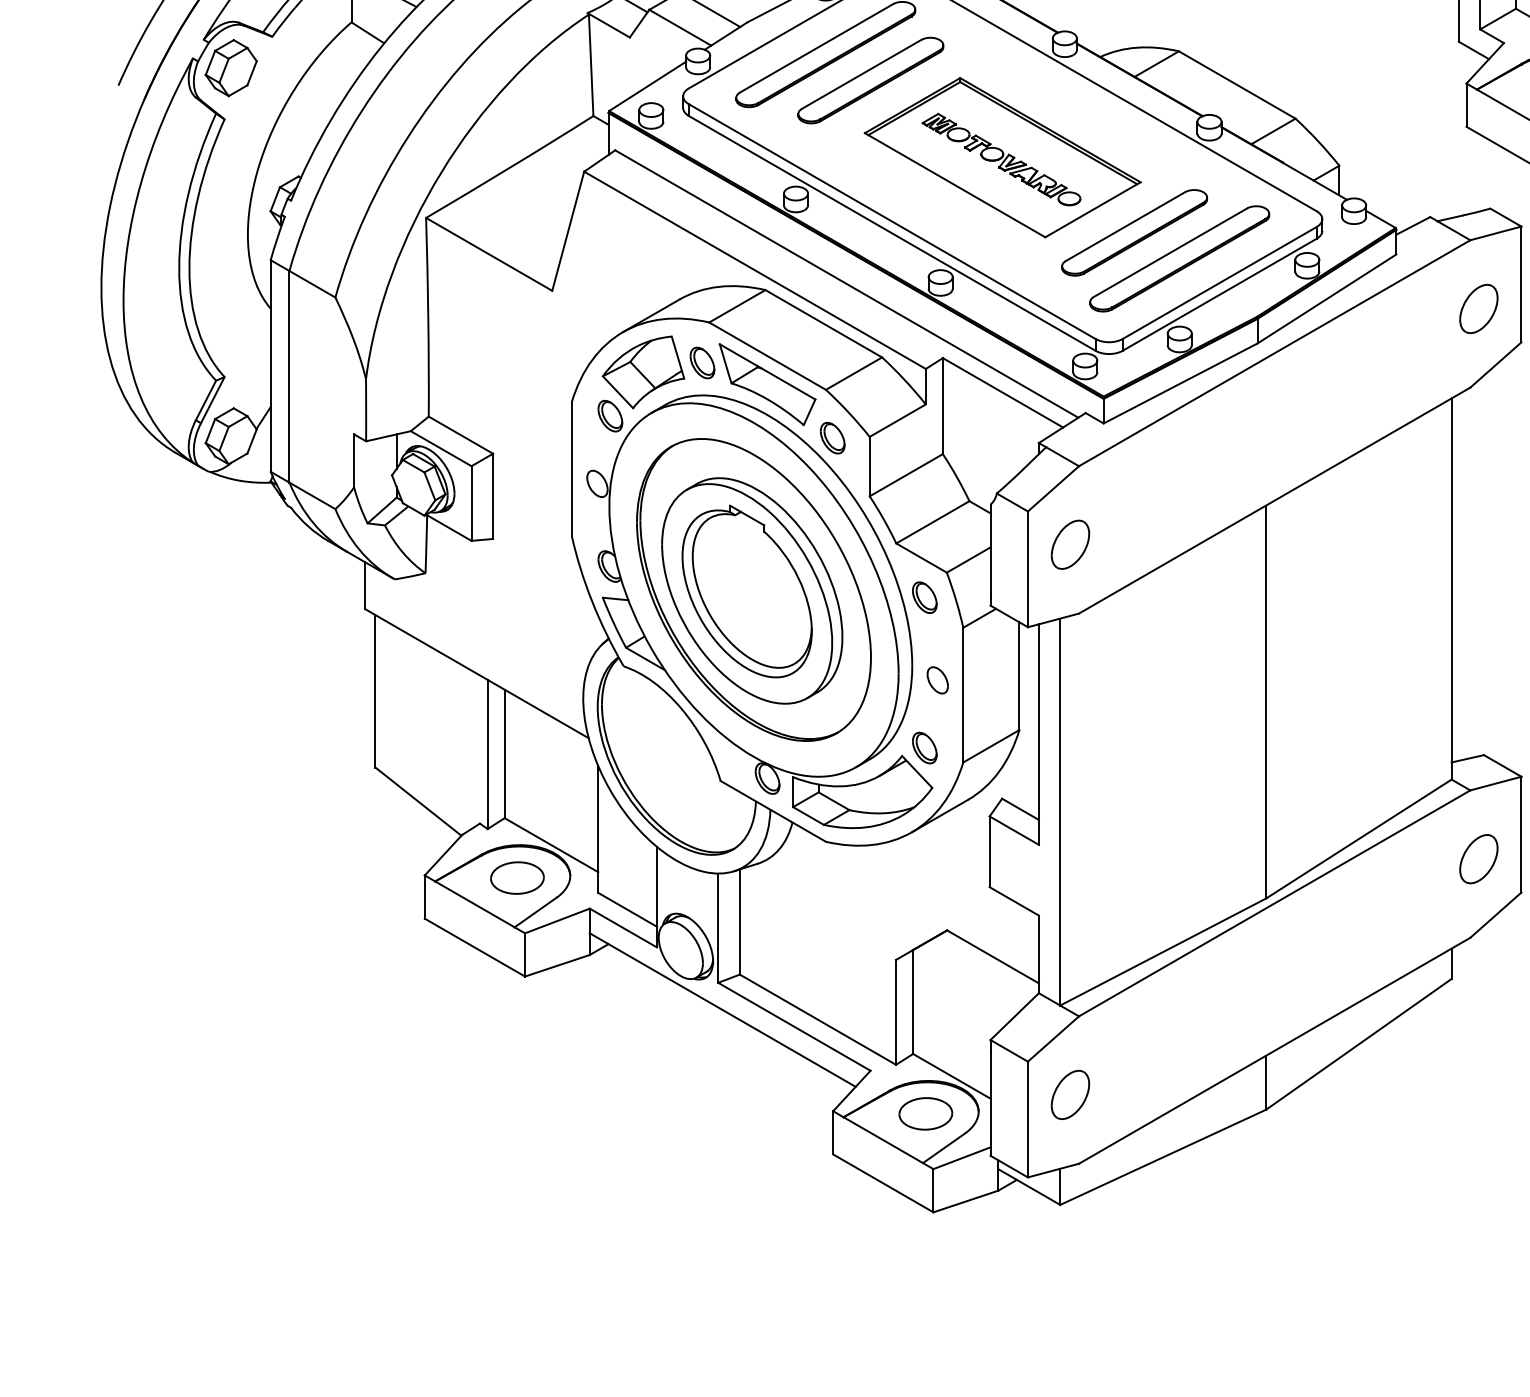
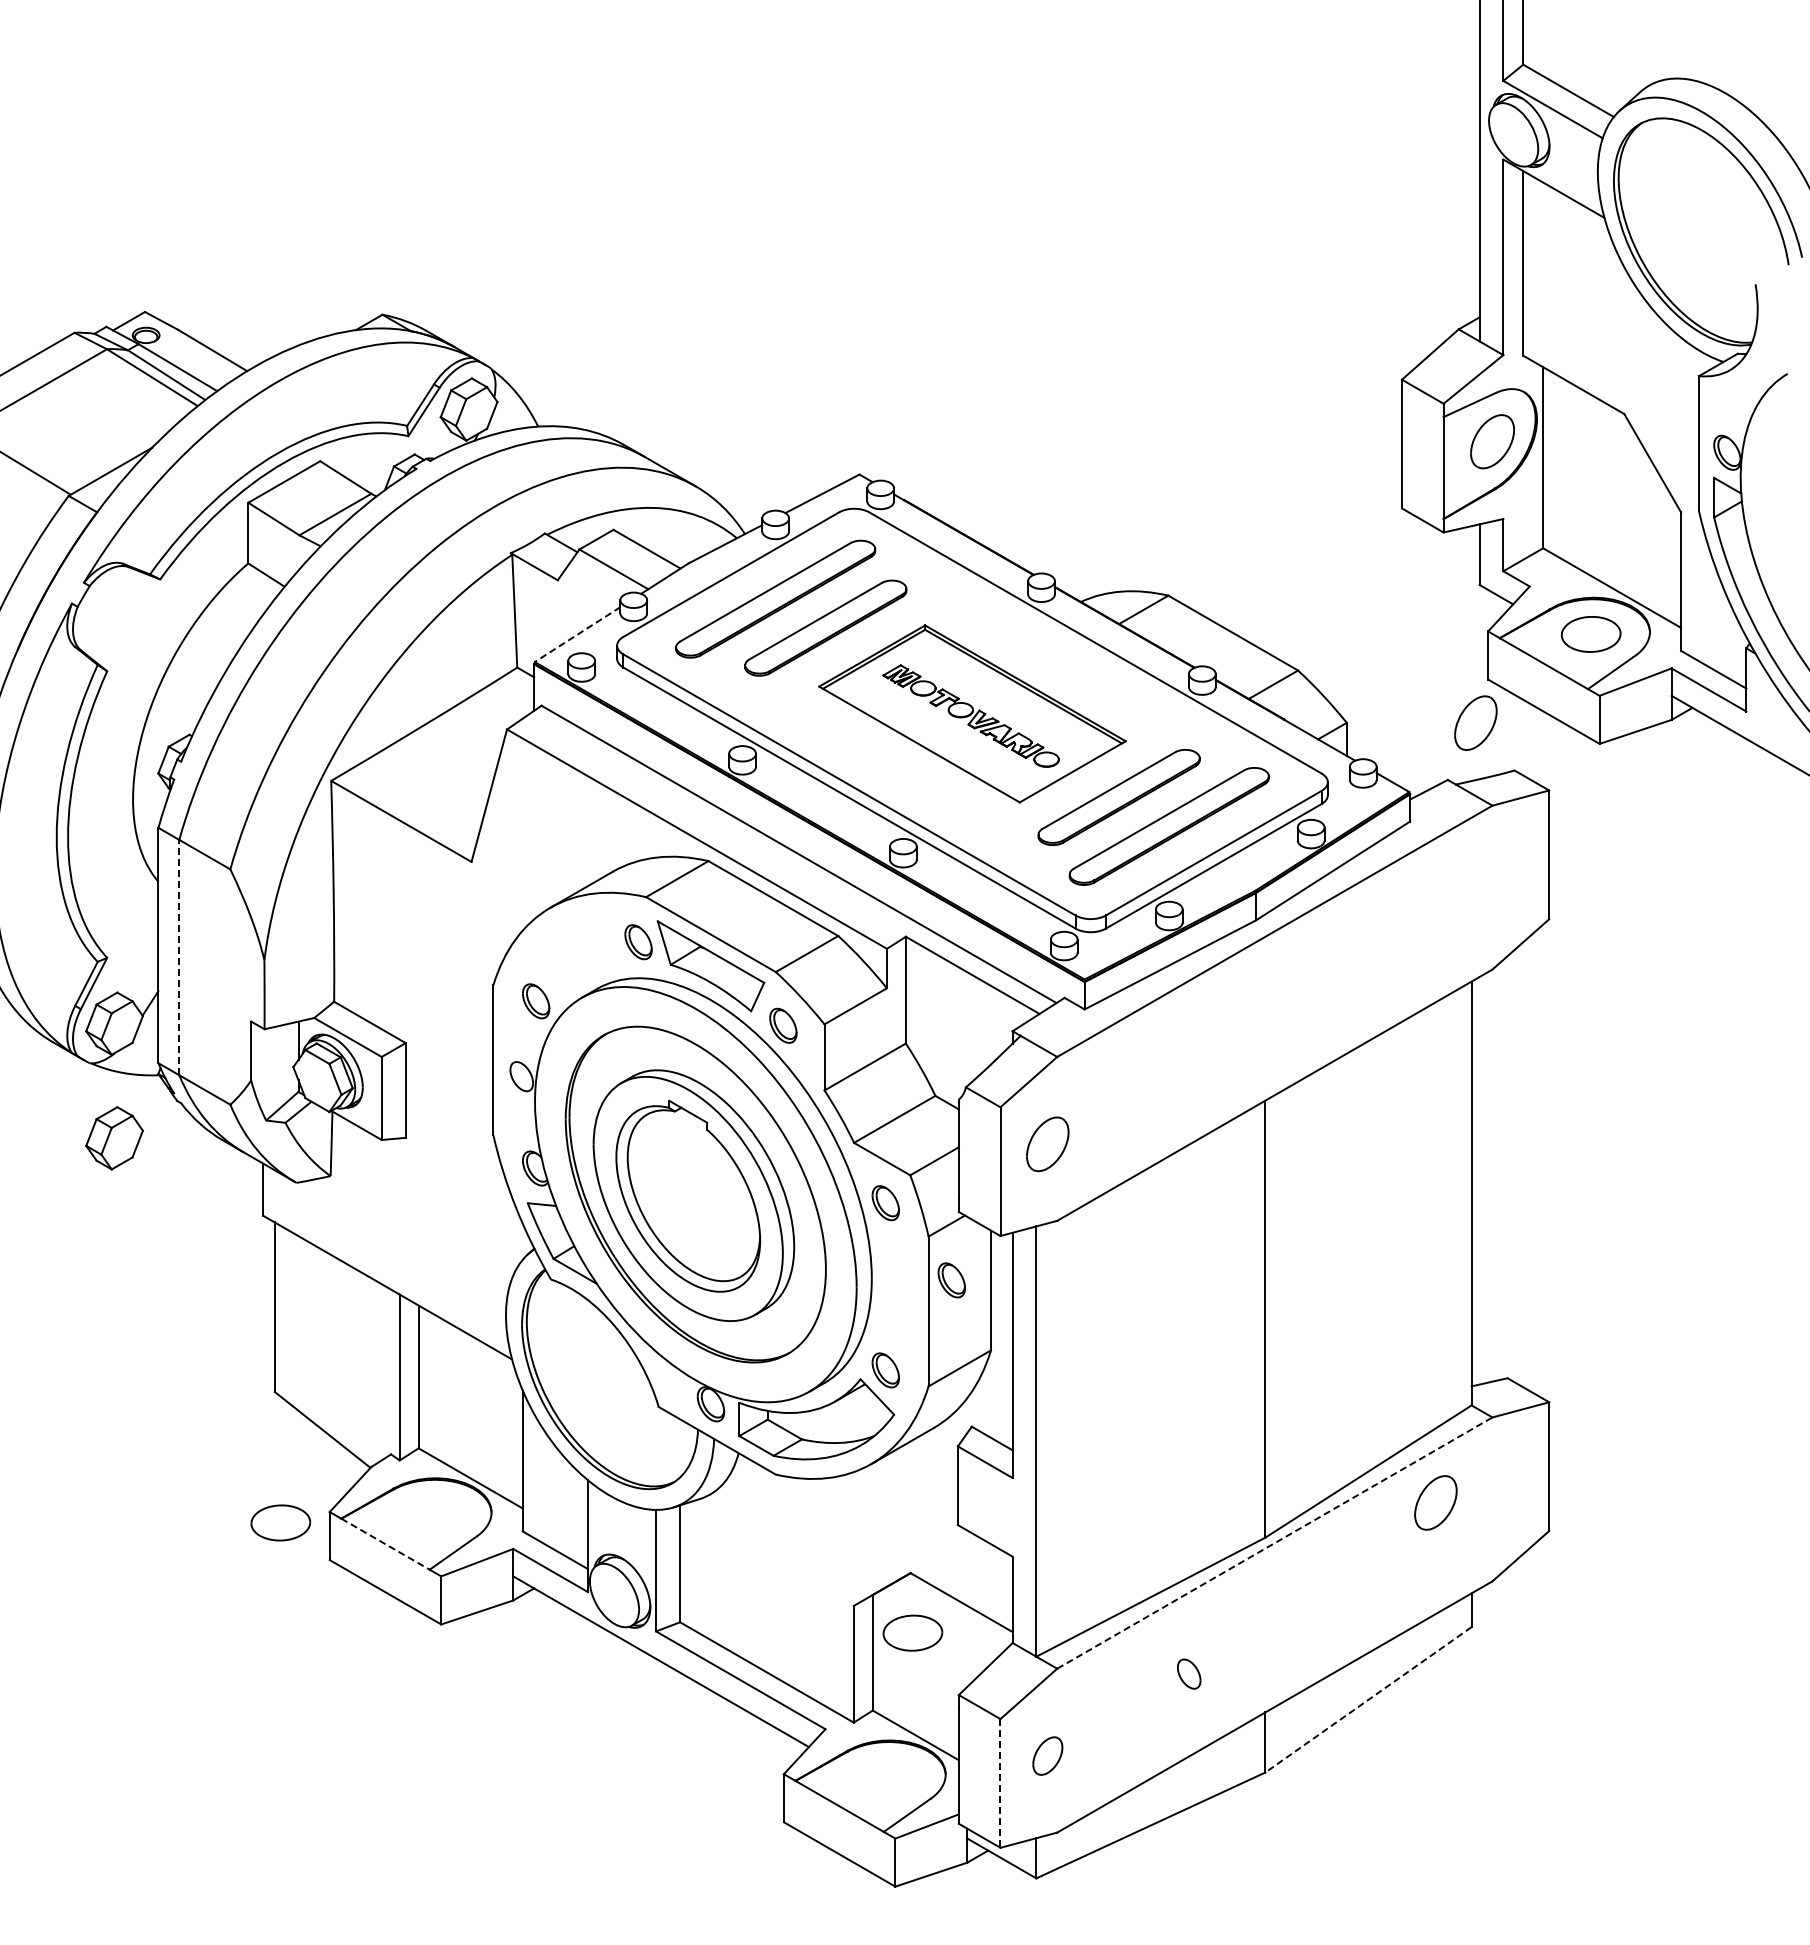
part: (231, 68) -> (114, 1138), moved
line: (647, 86) -> (577, 634), solid -> dashed
part: (1478, 308) -> (1475, 722), moved
part: (643, 372) -> (572, 952), removed
line: (289, 376) -> (179, 957), solid -> dashed
part: (983, 667) -> (951, 1280), added
part: (938, 679) -> (1189, 1673), moved
part: (1478, 858) -> (1435, 1502), moved
part: (517, 877) -> (280, 1522), moved
line: (1275, 902) -> (1275, 1542), solid -> dashed
line: (474, 904) -> (385, 1544), solid -> dashed
line: (1358, 1044) -> (1368, 1700), solid -> dashed
part: (1070, 1094) -> (1047, 1755), size x0.7
part: (925, 1113) -> (912, 1632), moved
line: (1027, 1119) -> (1000, 1783), solid -> dashed

